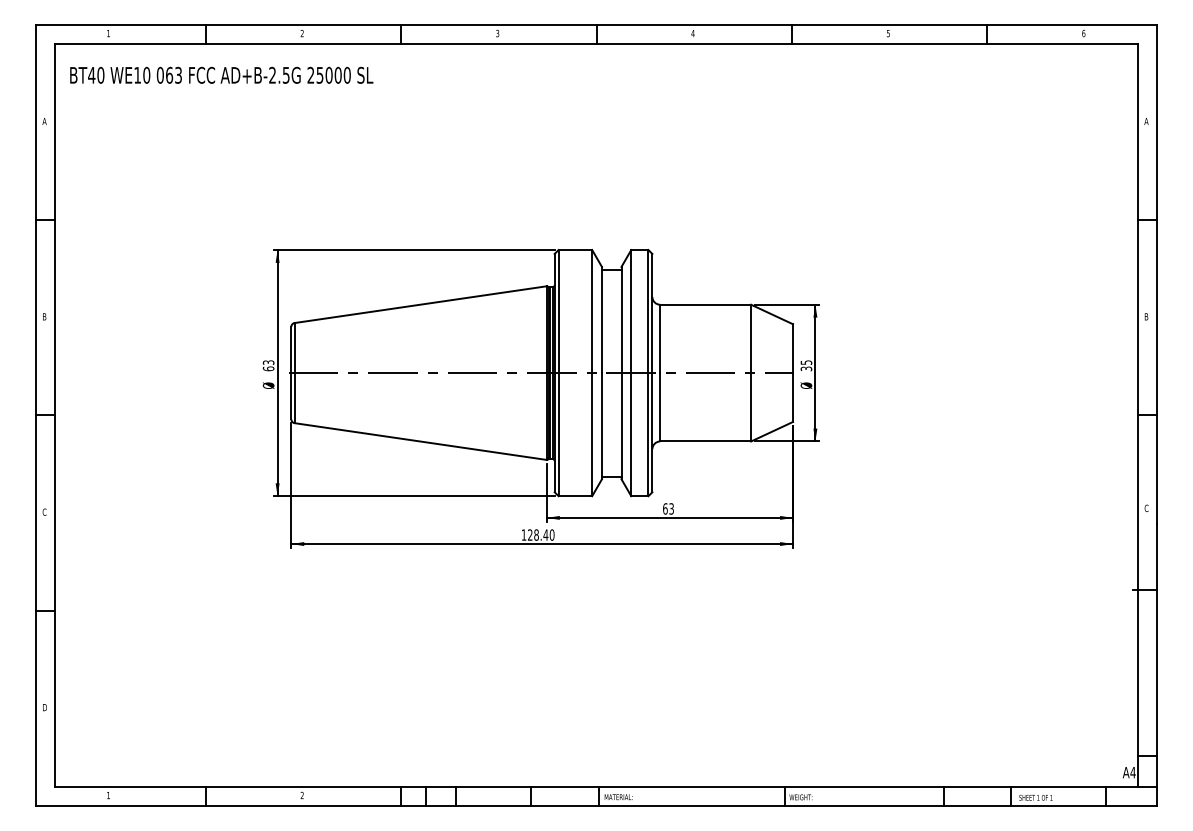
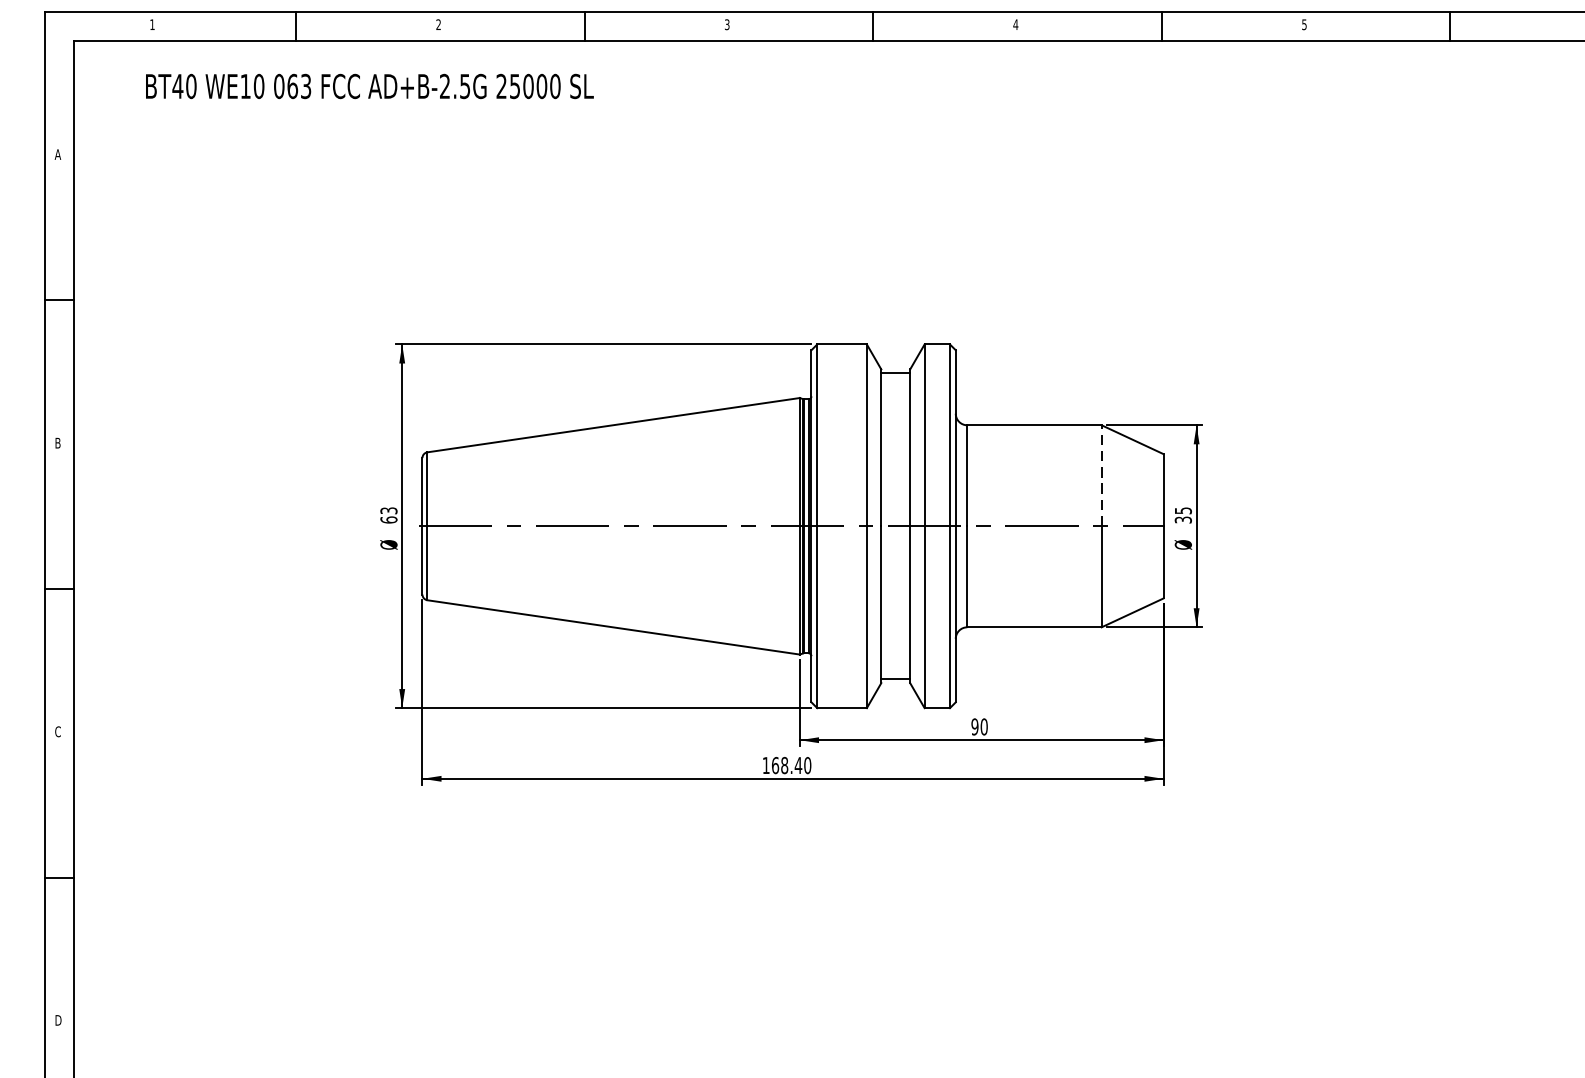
text: (221, 74) -> (369, 85), moved
line: (751, 338) -> (1102, 475), solid -> dashed
text: (668, 508) -> (979, 726), 63 -> 90
text: (530, 534) -> (775, 764), 128.40 -> 168.40

